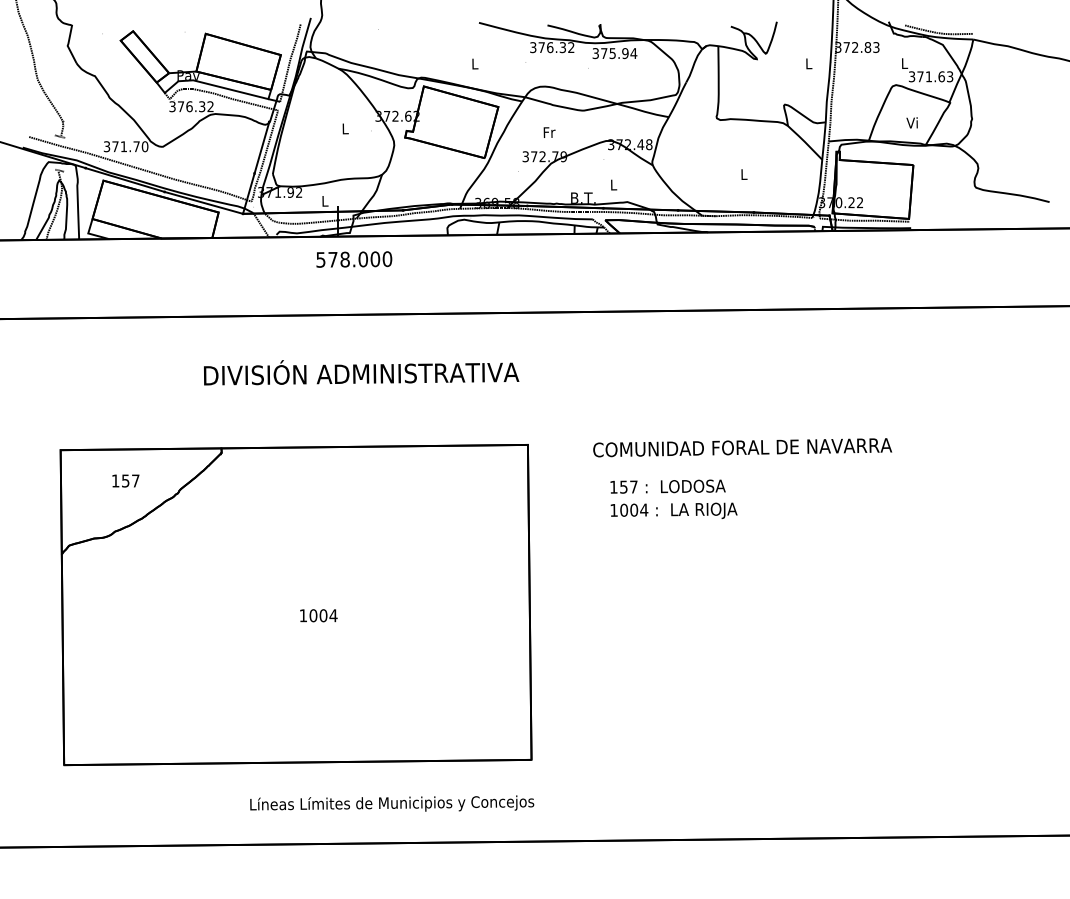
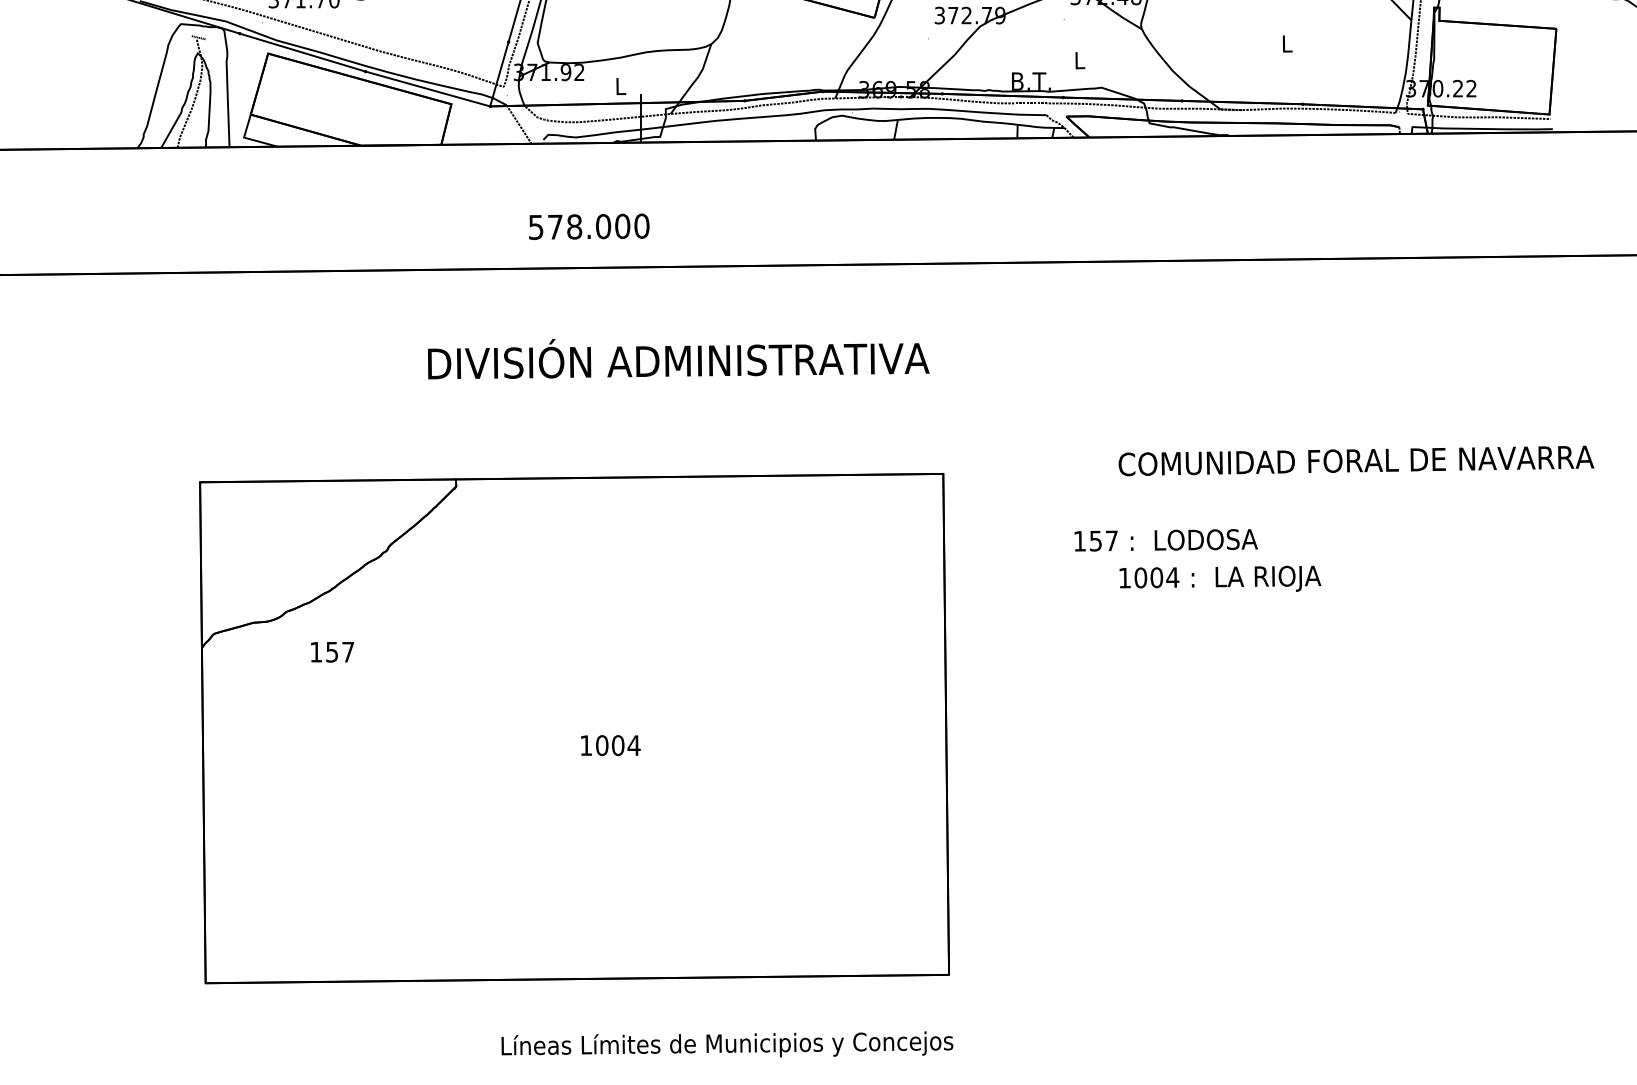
text: (354, 259) -> (589, 226), moved
text: (742, 447) -> (1356, 460), moved
text: (125, 480) -> (331, 651), moved
text: (673, 510) -> (1219, 578), moved

